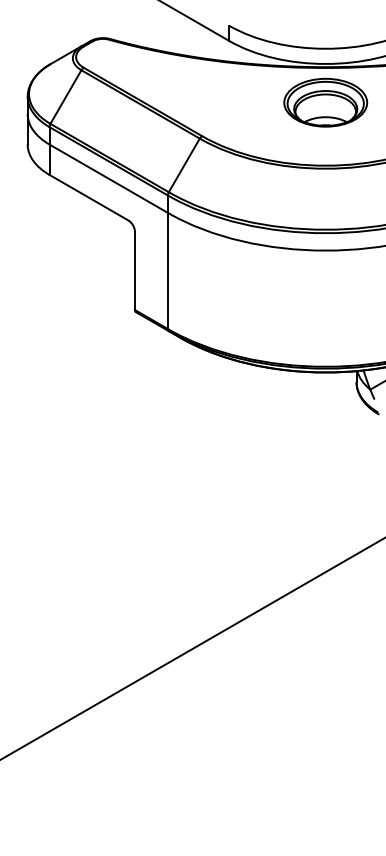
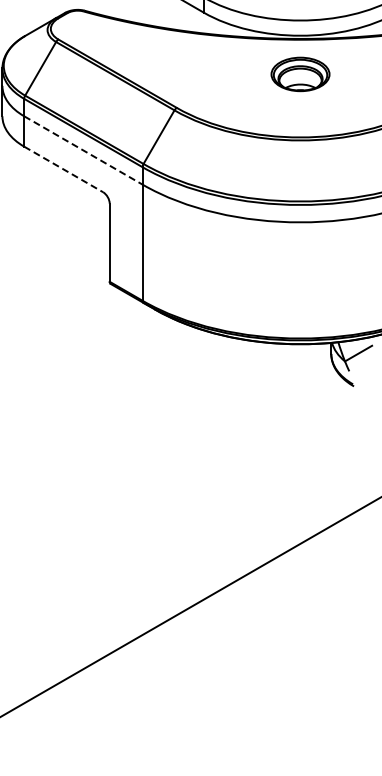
part: (325, 102) -> (300, 74), size x0.7
line: (109, 178) -> (84, 150), solid -> dashed
line: (88, 197) -> (63, 169), solid -> dashed

